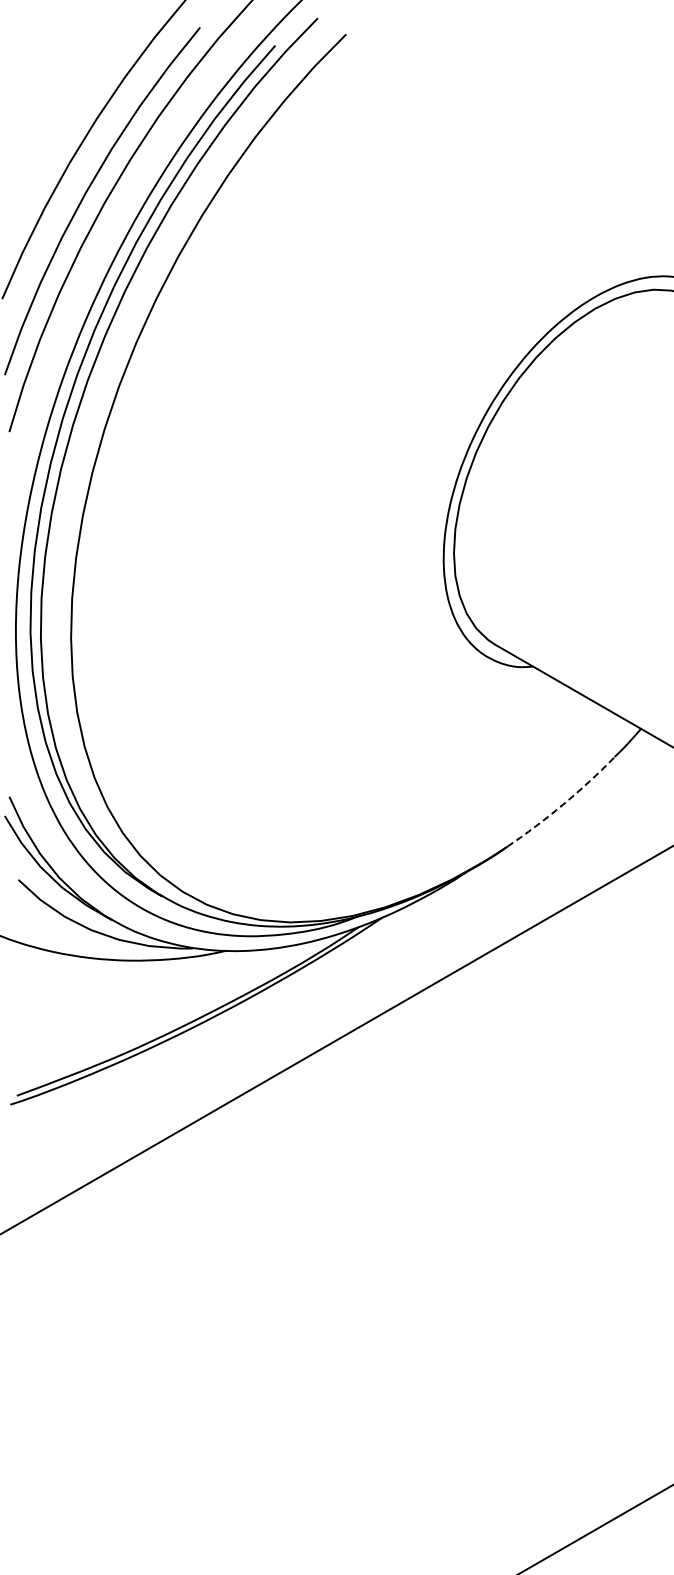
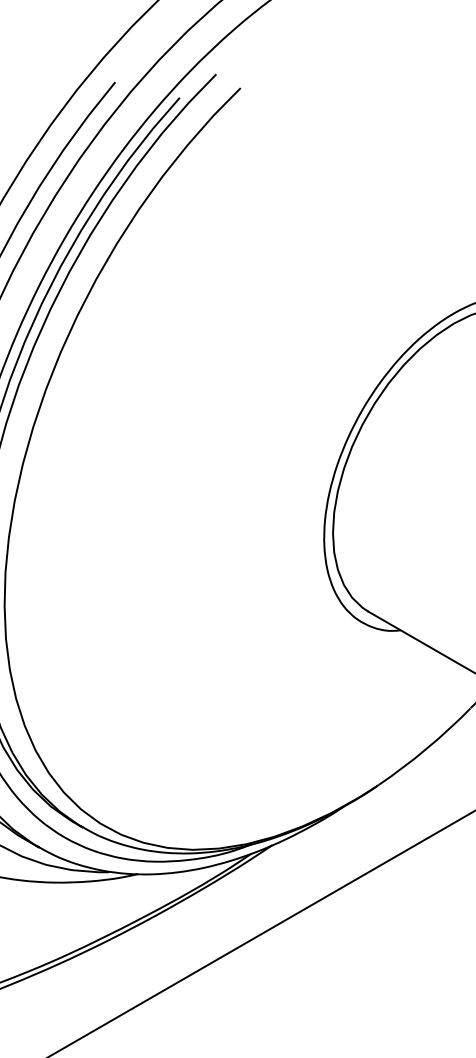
arc: (563, 804) -> (426, 748), dashed -> solid

